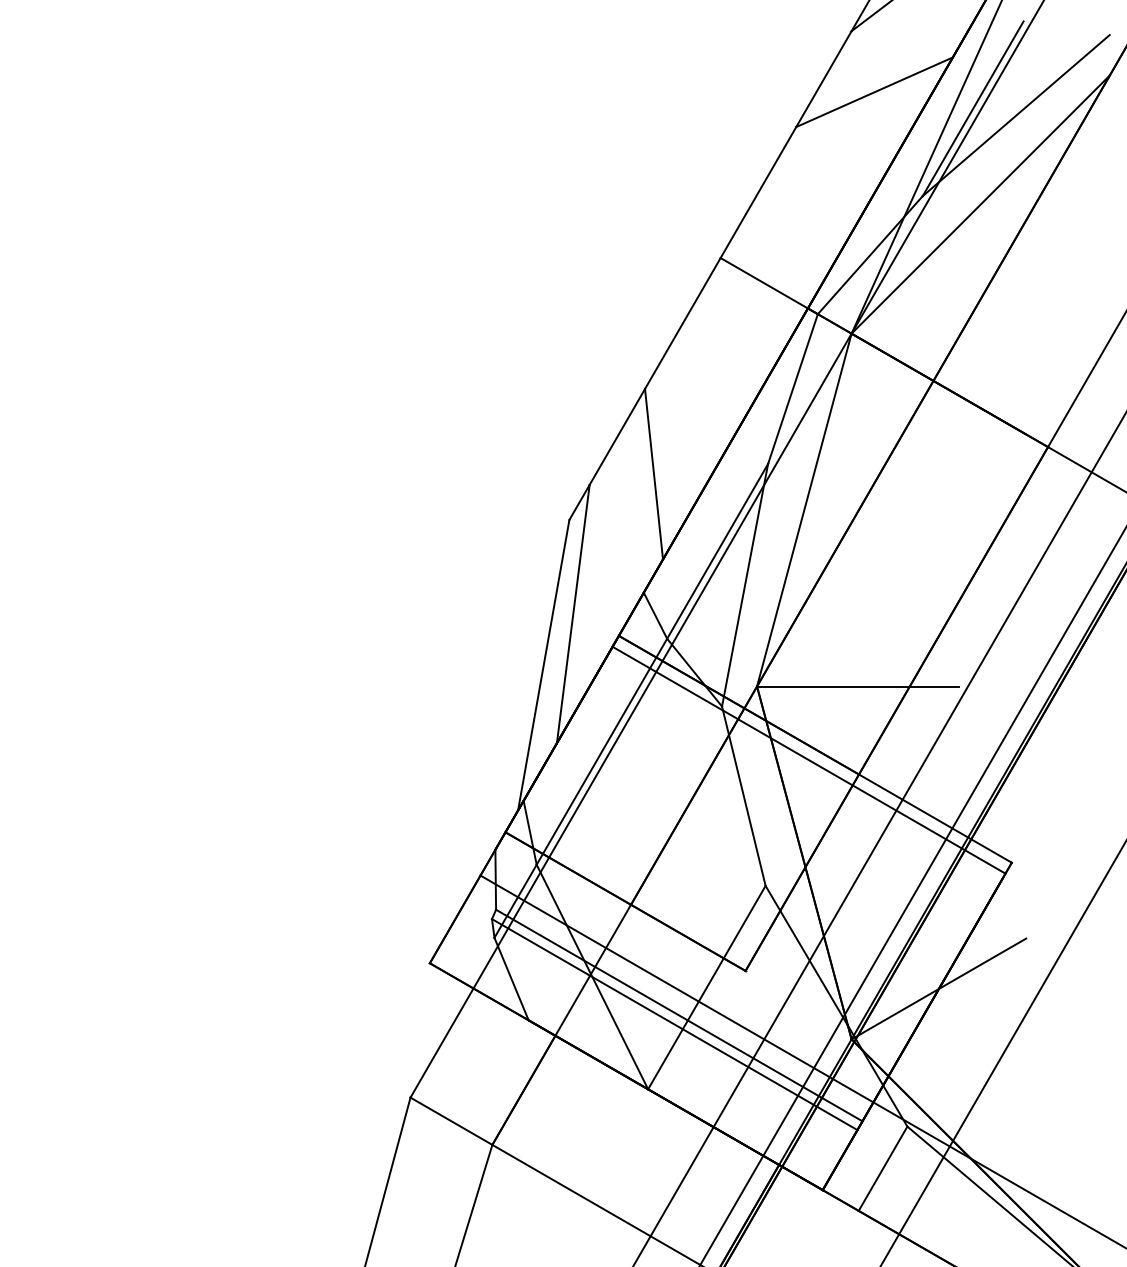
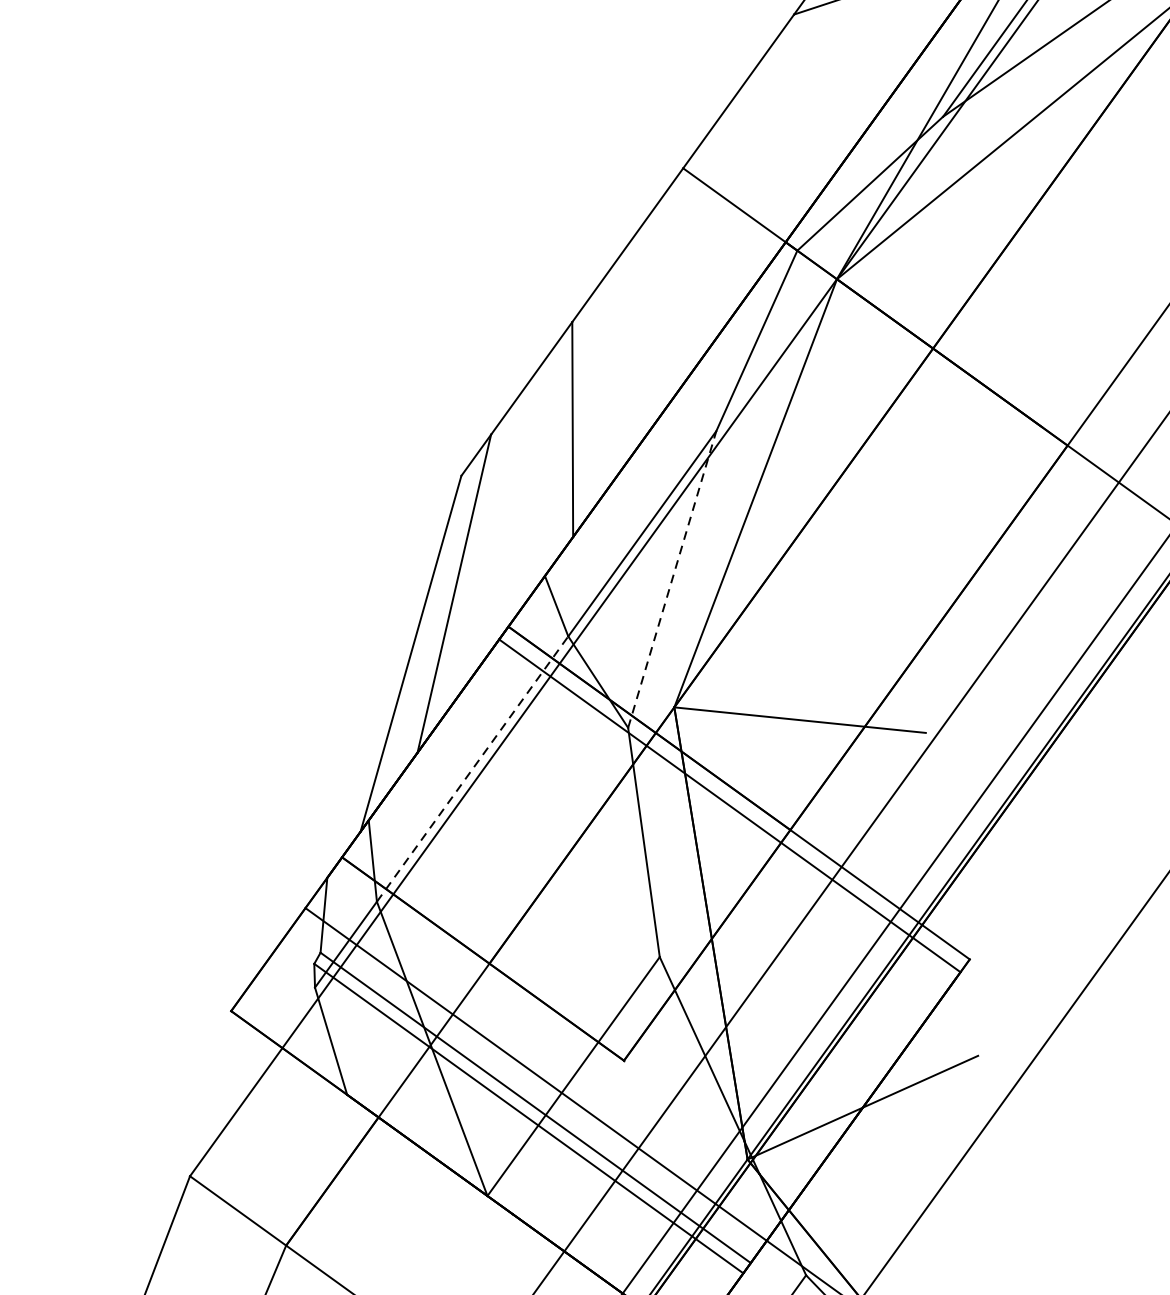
line: (745, 584) -> (672, 578), solid -> dashed
line: (602, 751) -> (473, 768), solid -> dashed

